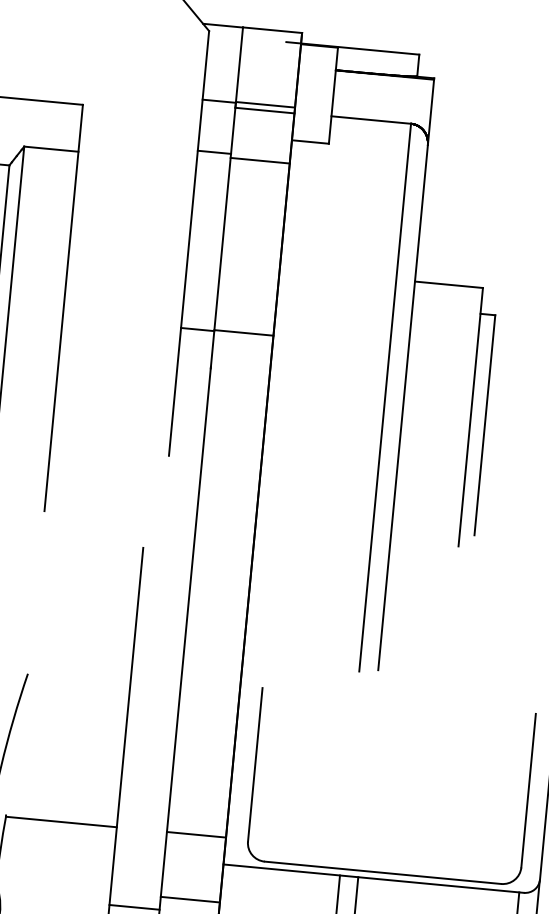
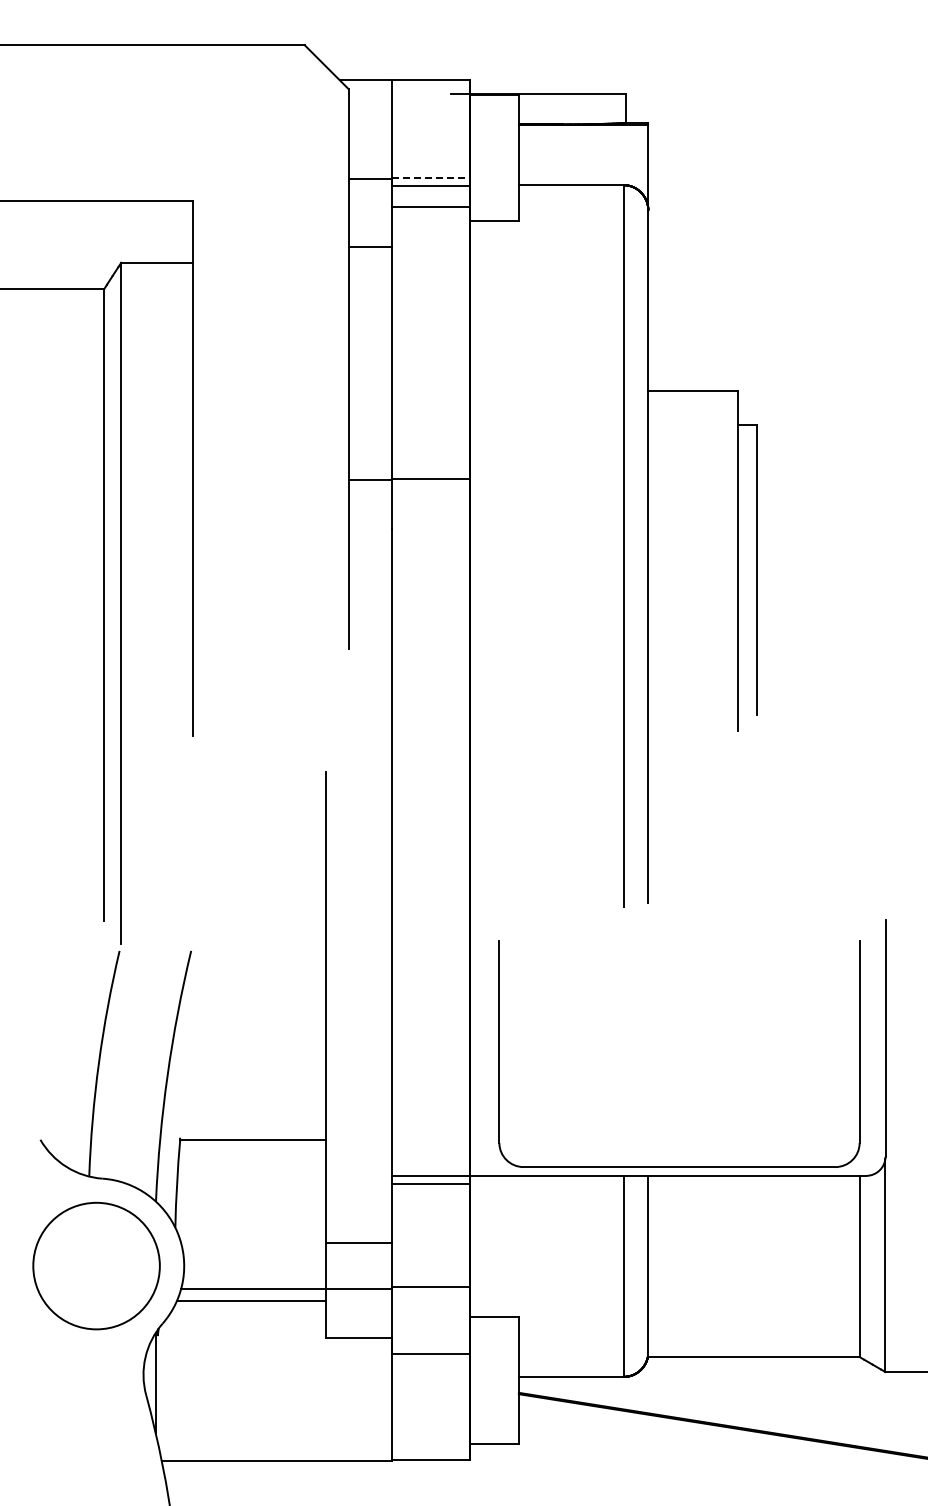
line: (265, 104) -> (431, 178), solid -> dashed
line: (260, 161) -> (431, 207), moved
line: (196, 834) -> (431, 1176), moved
line: (190, 899) -> (431, 1183), moved

